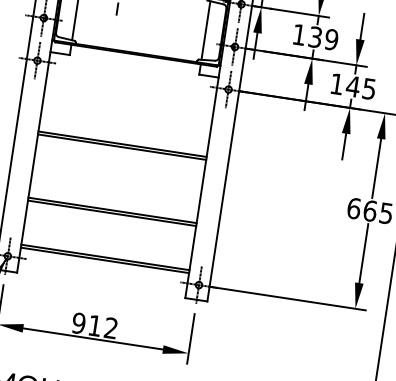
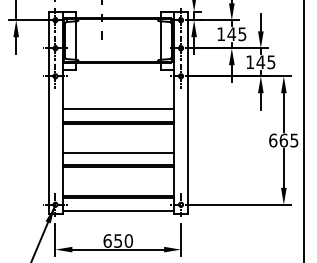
text: (322, 38) -> (236, 34), 139 -> 145
line: (125, 125) -> (118, 109), added
line: (115, 191) -> (118, 152), added
line: (102, 279) -> (118, 210), added
text: (94, 324) -> (117, 240), 912 -> 650

